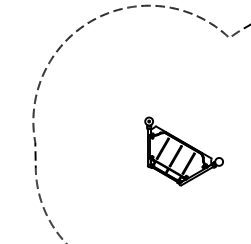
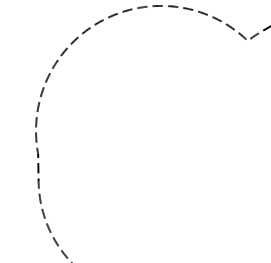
part: (183, 150) -> (198, 162), removed

